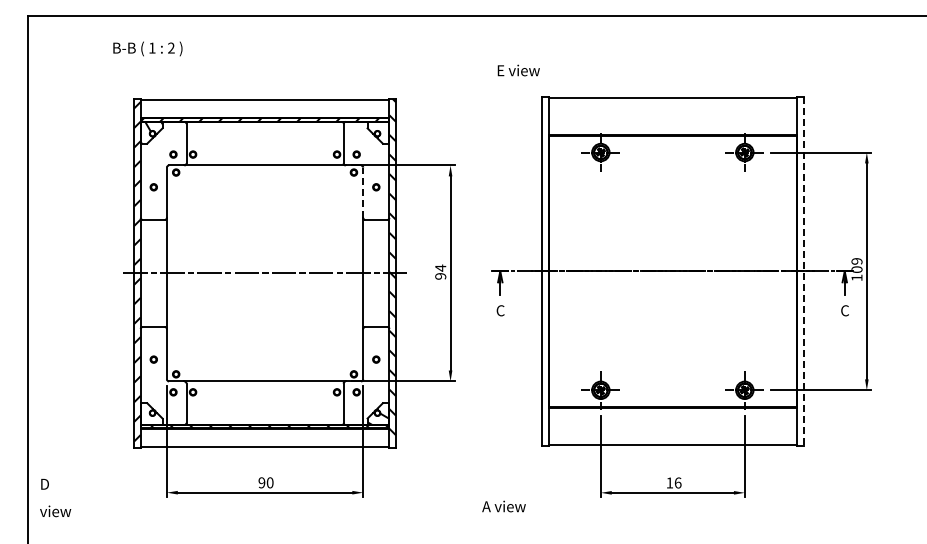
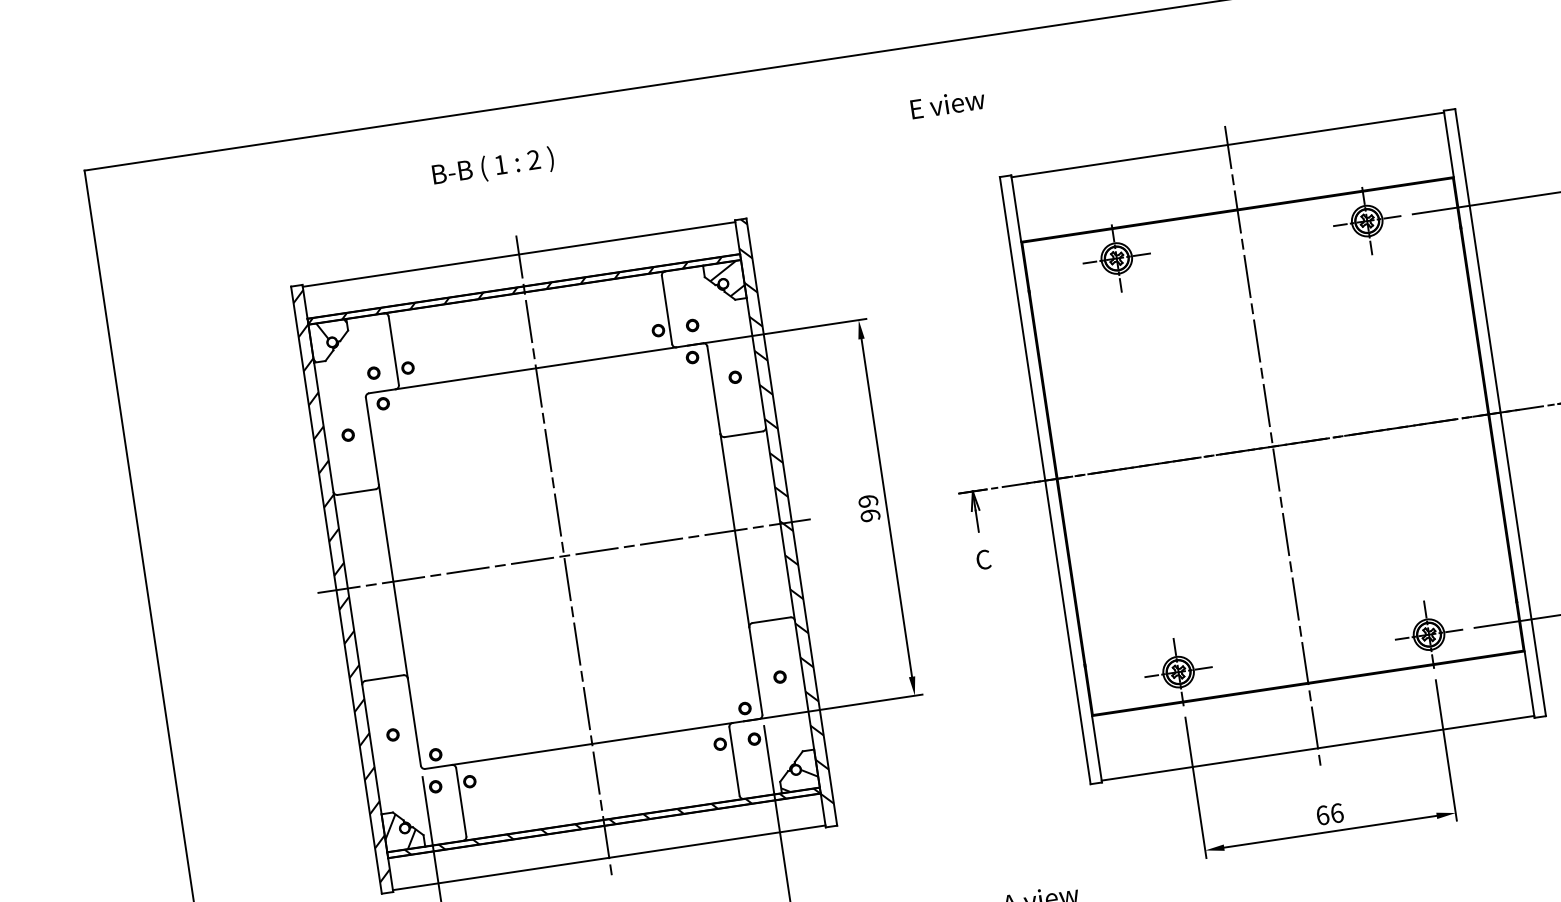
text: (147, 48) -> (492, 166), moved
text: (518, 70) -> (947, 104), moved
hatch: (379, 131) -> (726, 279), added
line: (363, 192) -> (714, 389), dashed -> solid
text: (440, 267) -> (867, 500), 94 -> 99
line: (672, 271) -> (1272, 446), added
line: (803, 271) -> (1500, 412), dashed -> solid
line: (265, 273) -> (564, 556), added
hatch: (149, 414) -> (399, 831), added
text: (669, 482) -> (1321, 814), 16 -> 66

